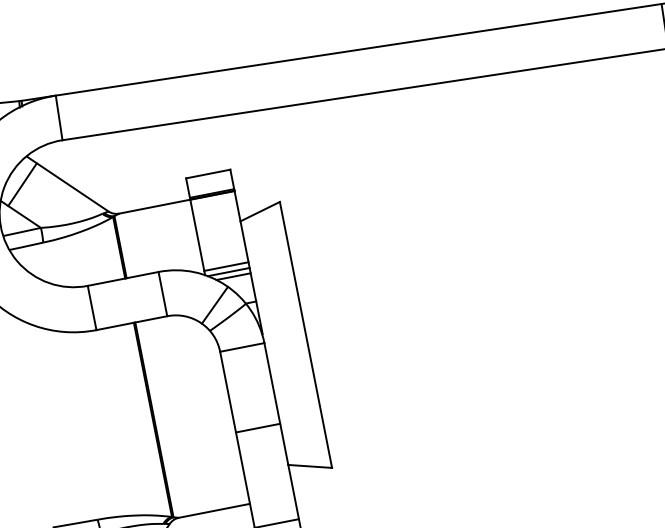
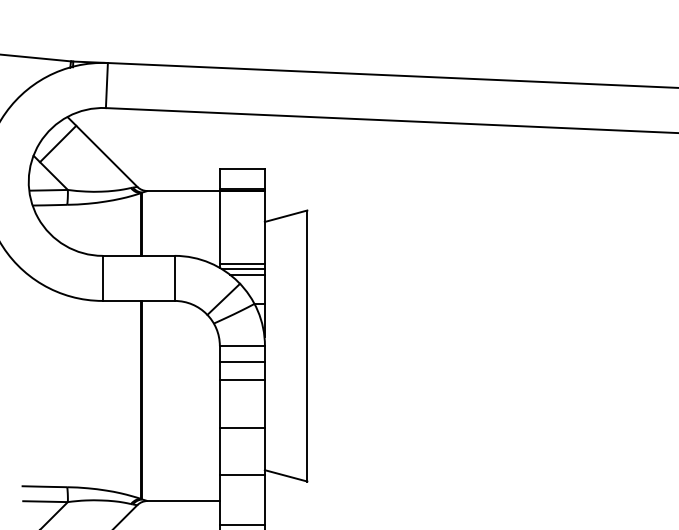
line: (244, 363) -> (241, 362), added
line: (248, 381) -> (241, 380), added
line: (266, 473) -> (241, 474), added

